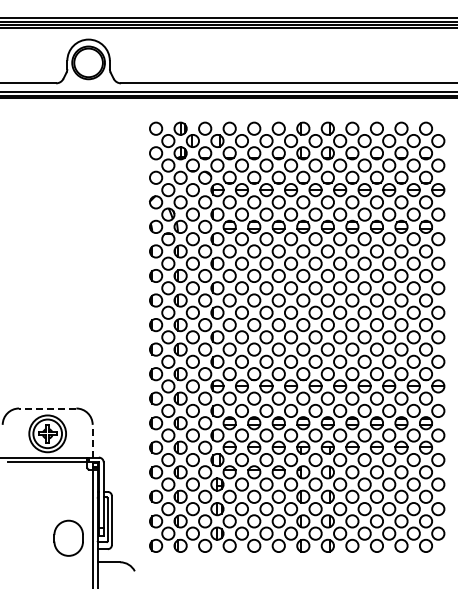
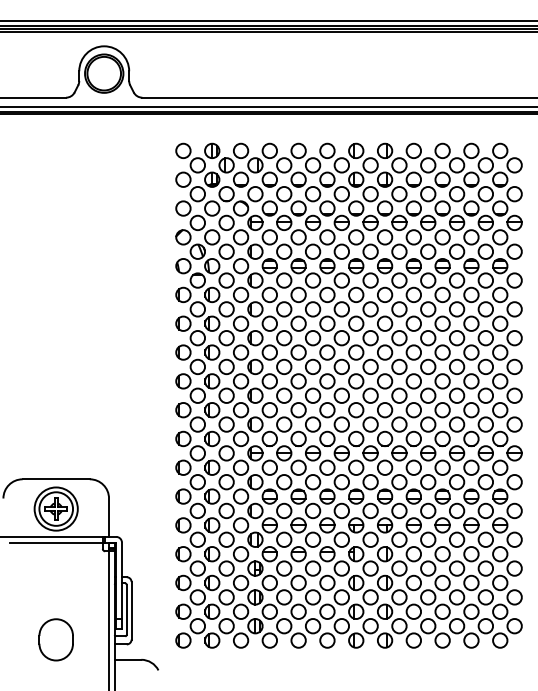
line: (47, 408) -> (55, 479), dashed -> solid
line: (92, 440) -> (108, 516), dashed -> solid
part: (68, 537) -> (55, 638), moved

